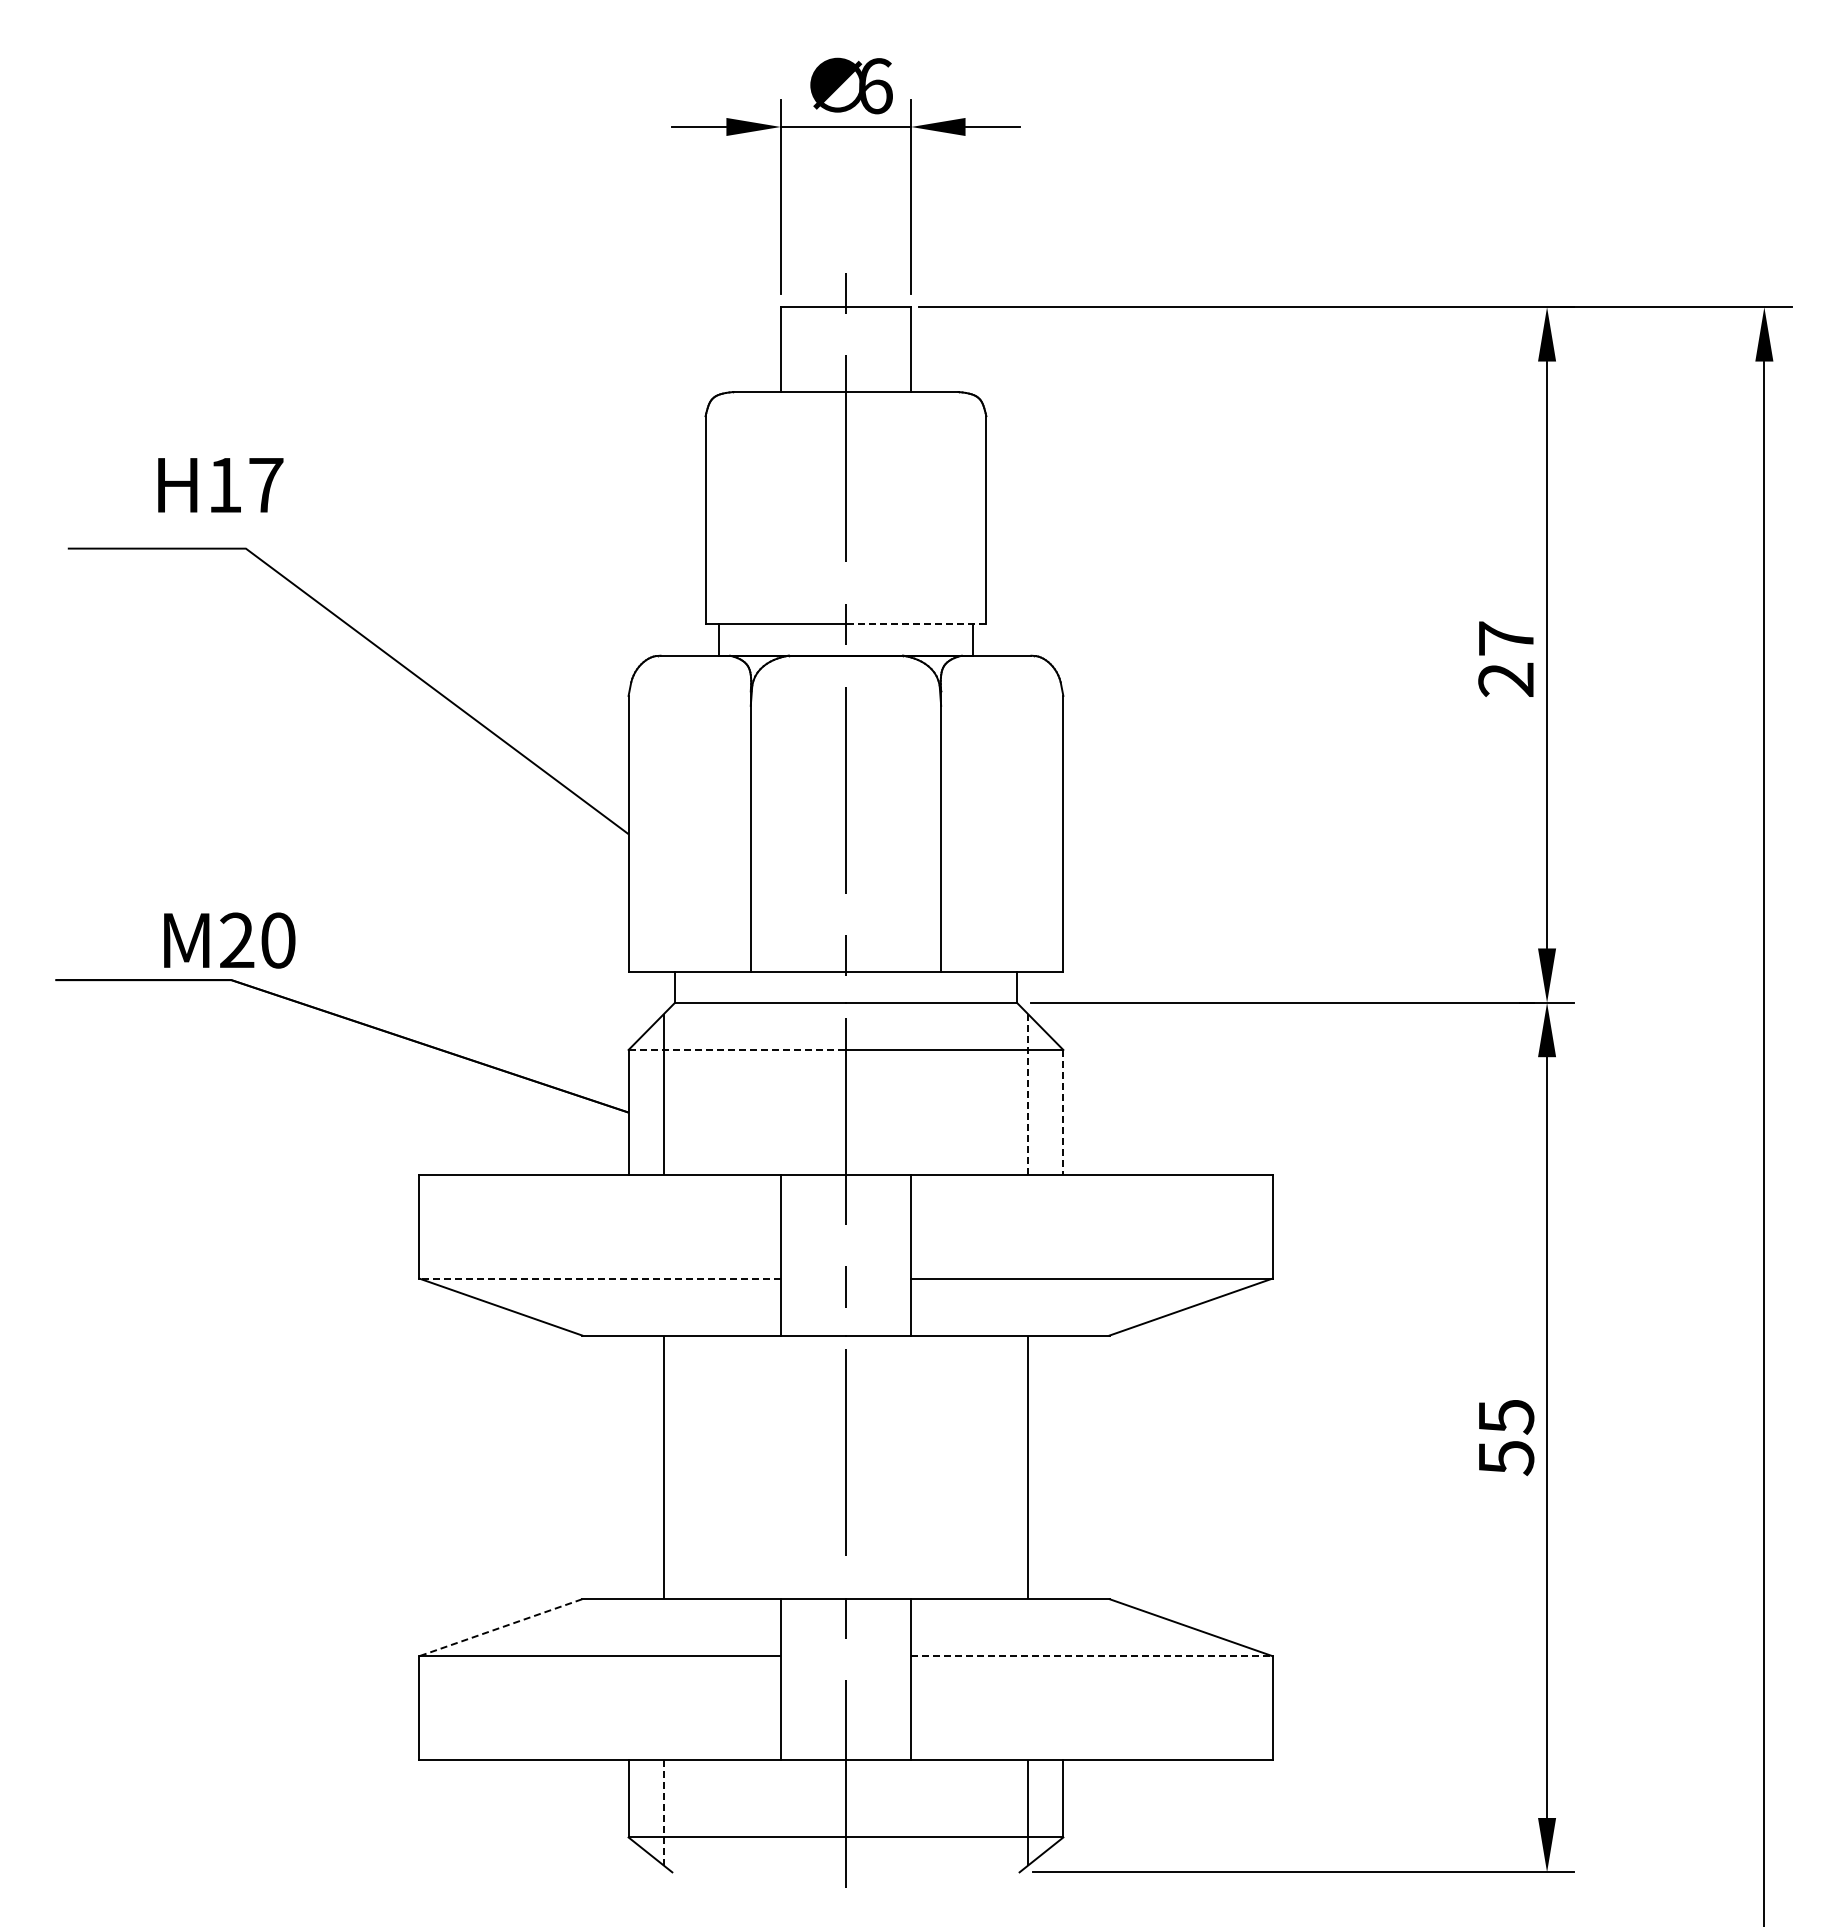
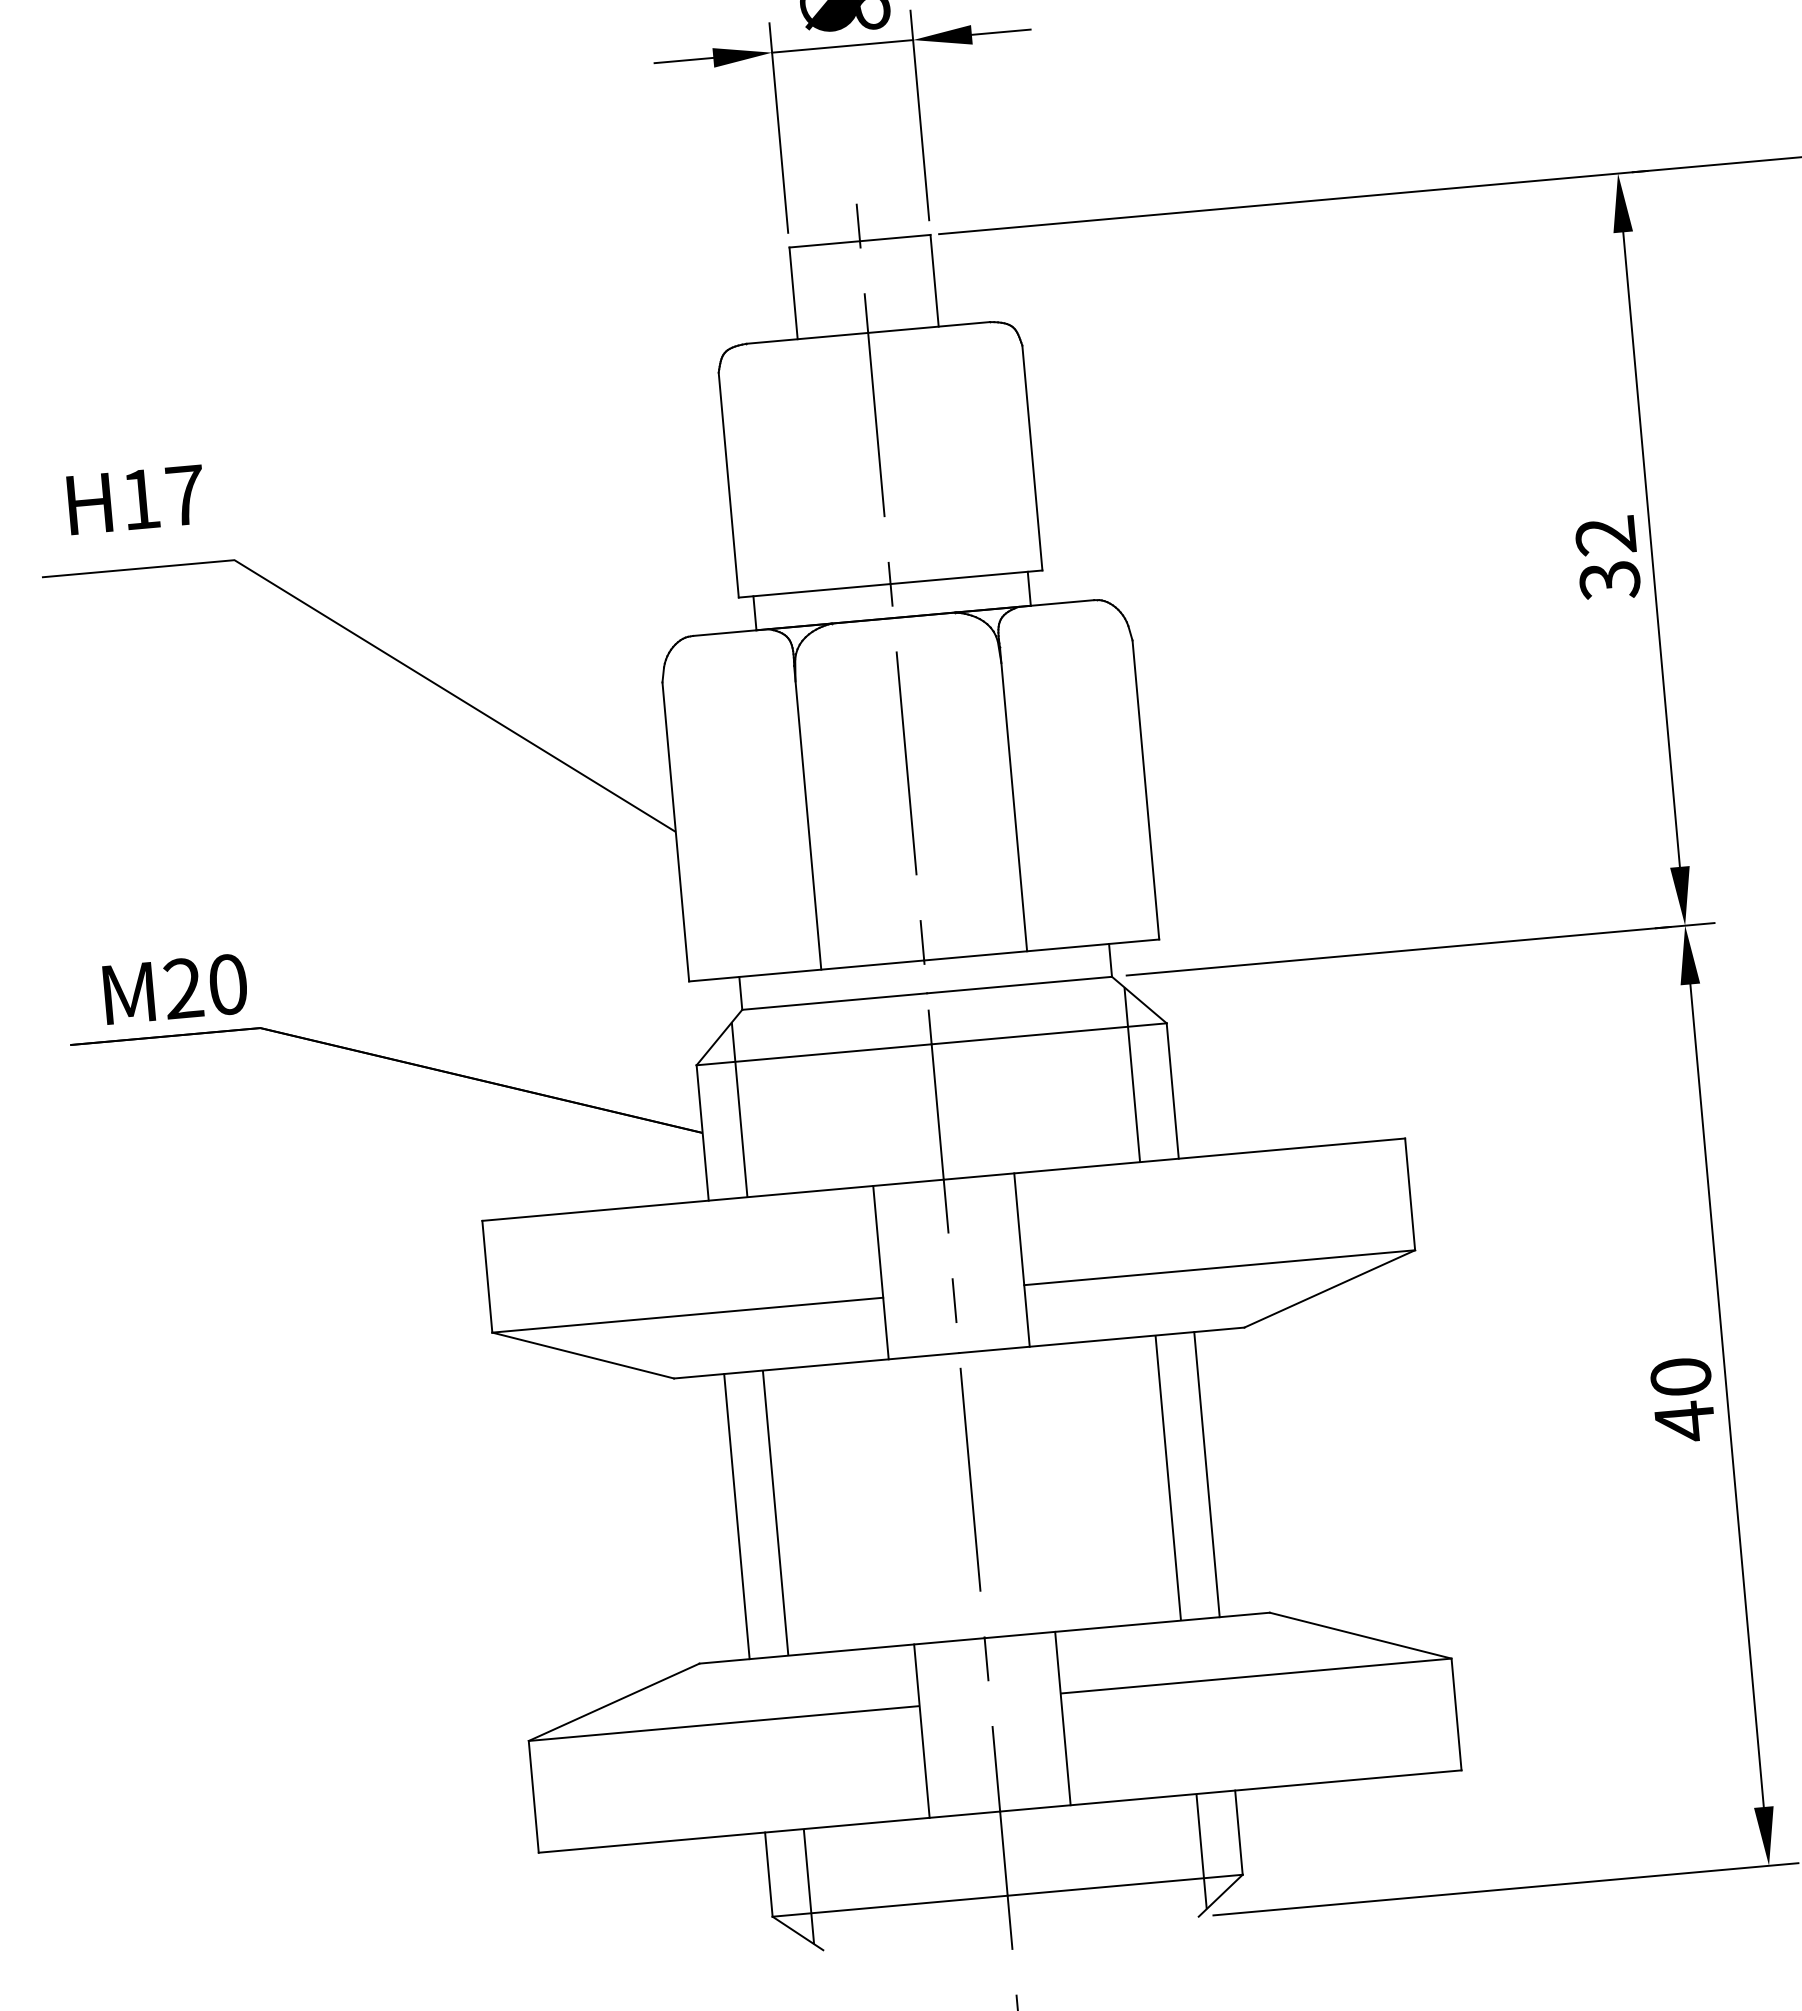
text: (220, 485) -> (136, 500), moved
line: (915, 624) -> (965, 577), dashed -> solid
text: (1506, 659) -> (1608, 558), 27 -> 32
text: (229, 940) -> (175, 989), moved
line: (737, 1049) -> (814, 1054), dashed -> solid
line: (1027, 1094) -> (1132, 1074), dashed -> solid
line: (1063, 1112) -> (1172, 1090), dashed -> solid
line: (600, 1278) -> (688, 1315), dashed -> solid
text: (1506, 1437) -> (1683, 1399), 55 -> 40
line: (628, 1467) -> (736, 1516), added
line: (1063, 1467) -> (1207, 1474), added
line: (500, 1627) -> (613, 1702), dashed -> solid
line: (1091, 1656) -> (1255, 1676), dashed -> solid
line: (664, 1813) -> (809, 1887), dashed -> solid

